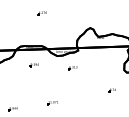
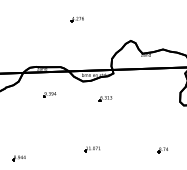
part: (41, 13) -> (76, 19), moved
part: (111, 90) -> (161, 150), moved
part: (52, 103) -> (92, 150), moved

